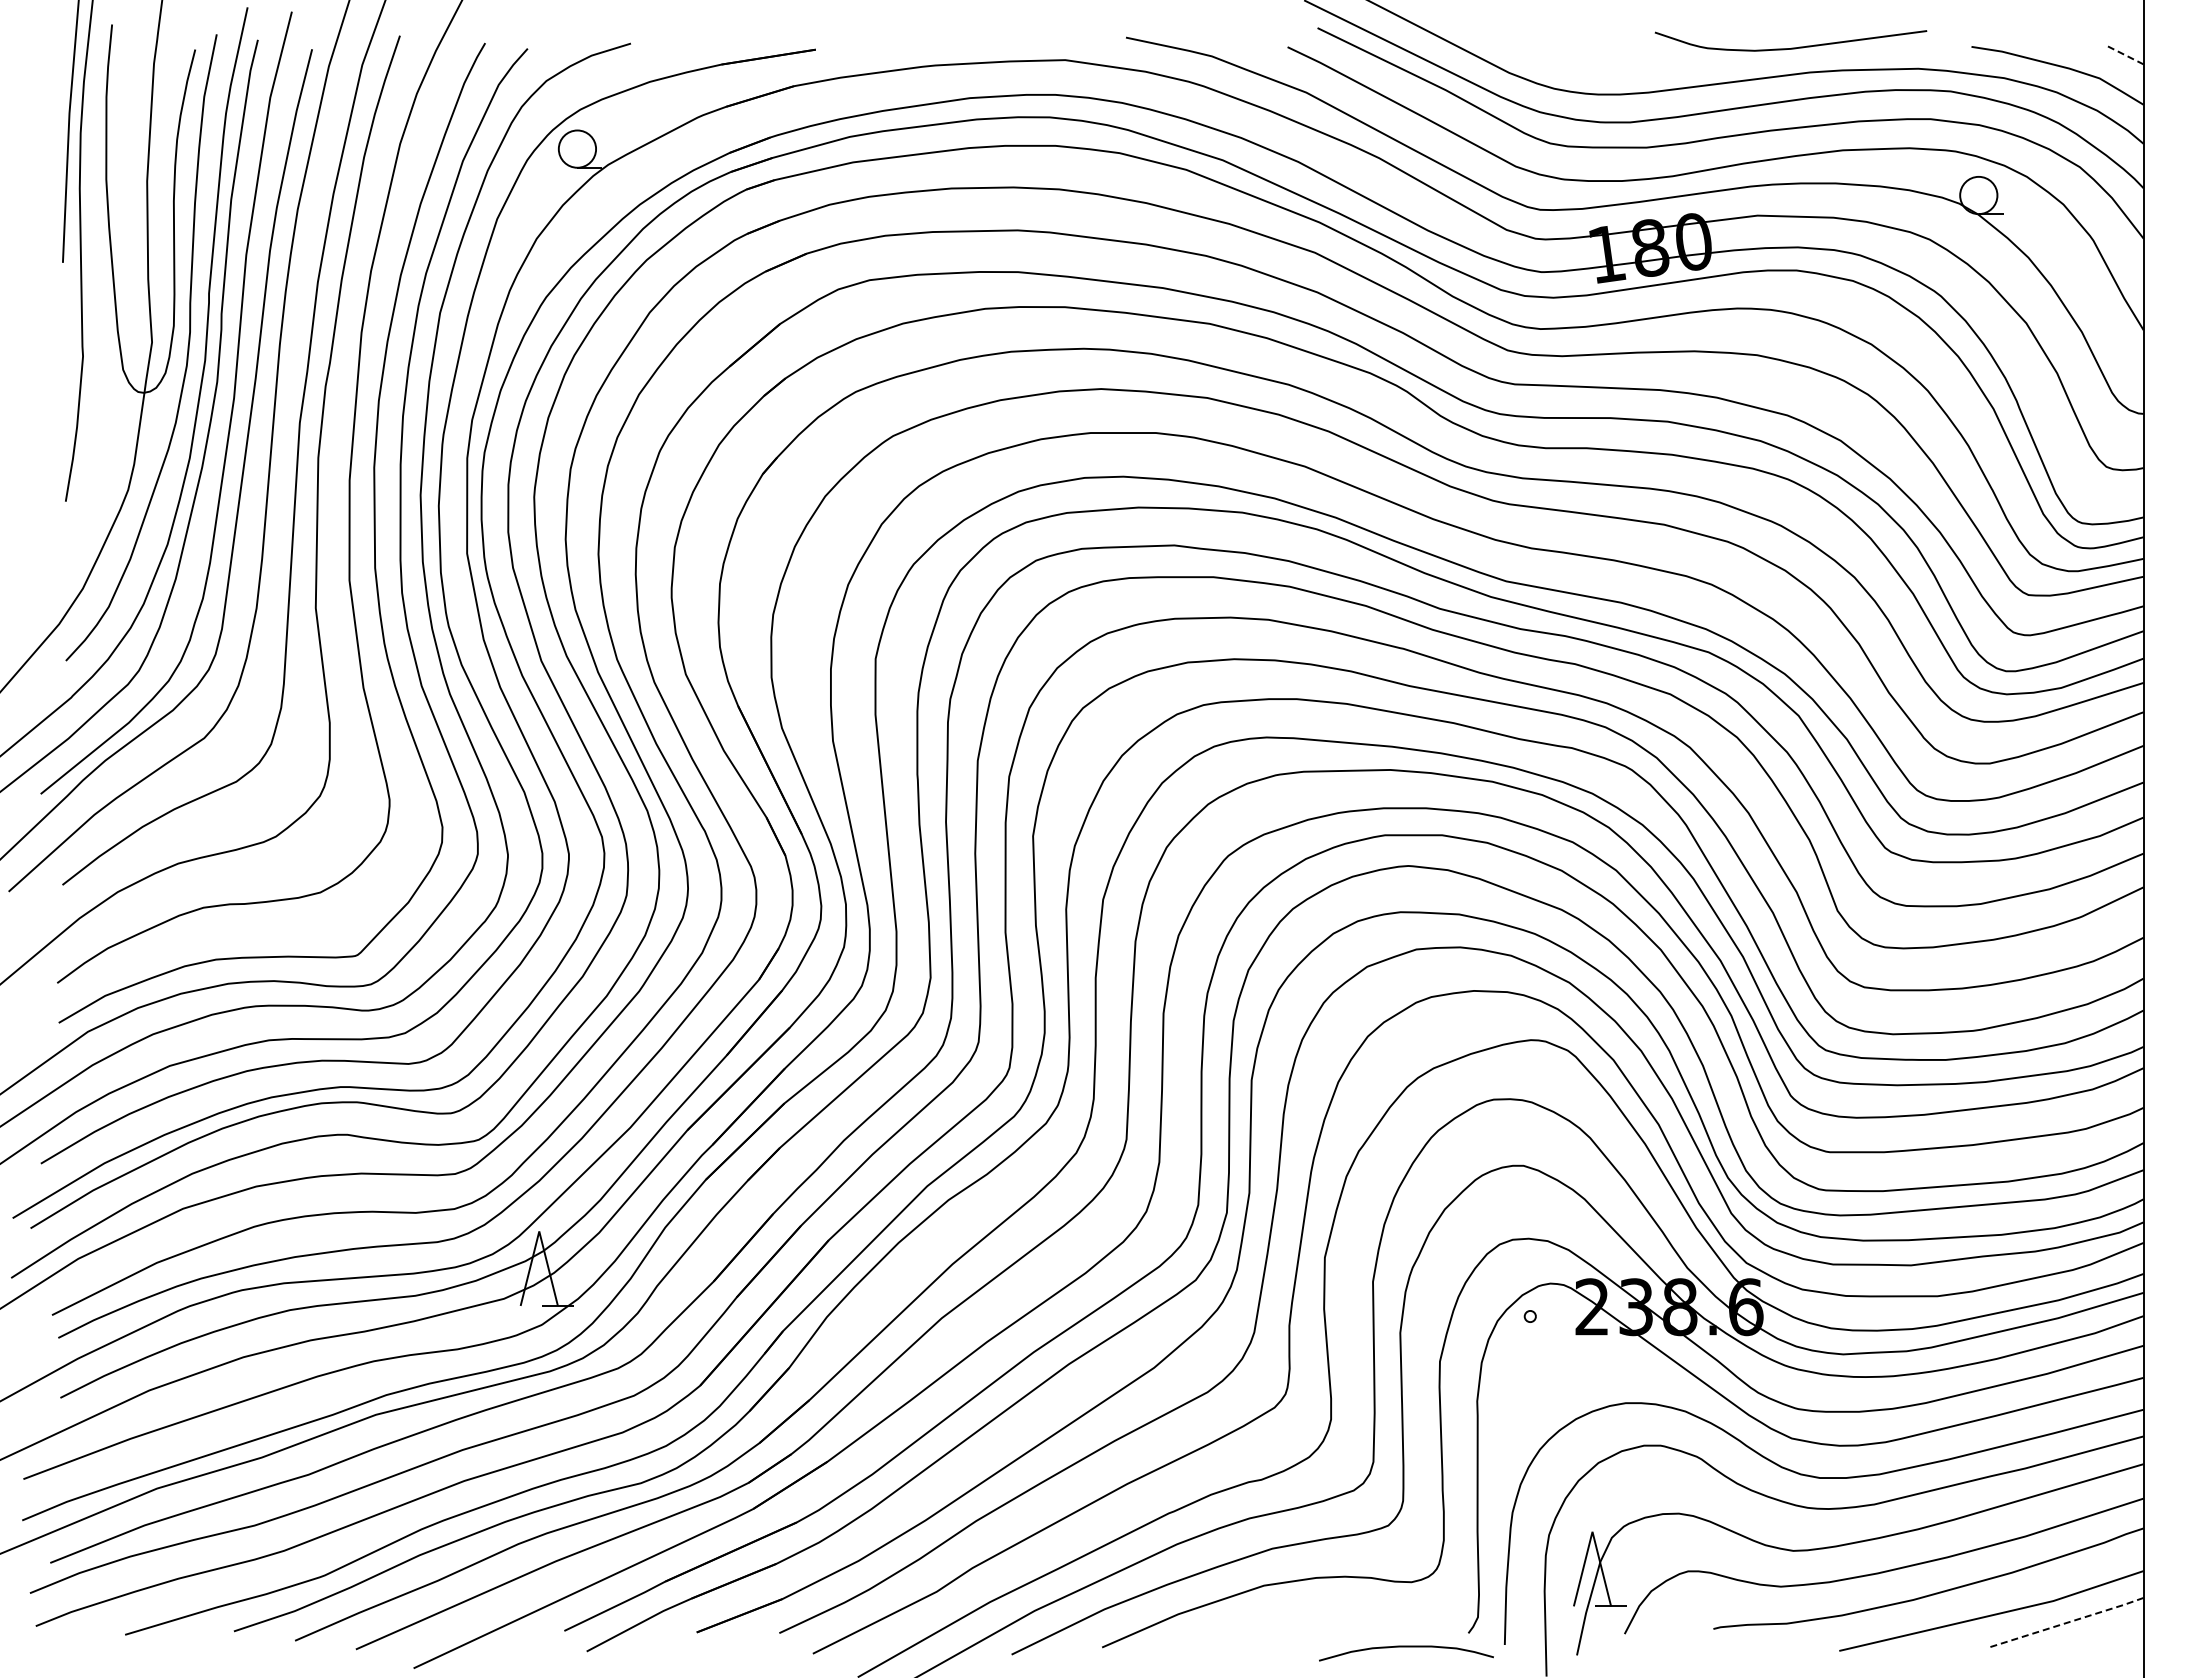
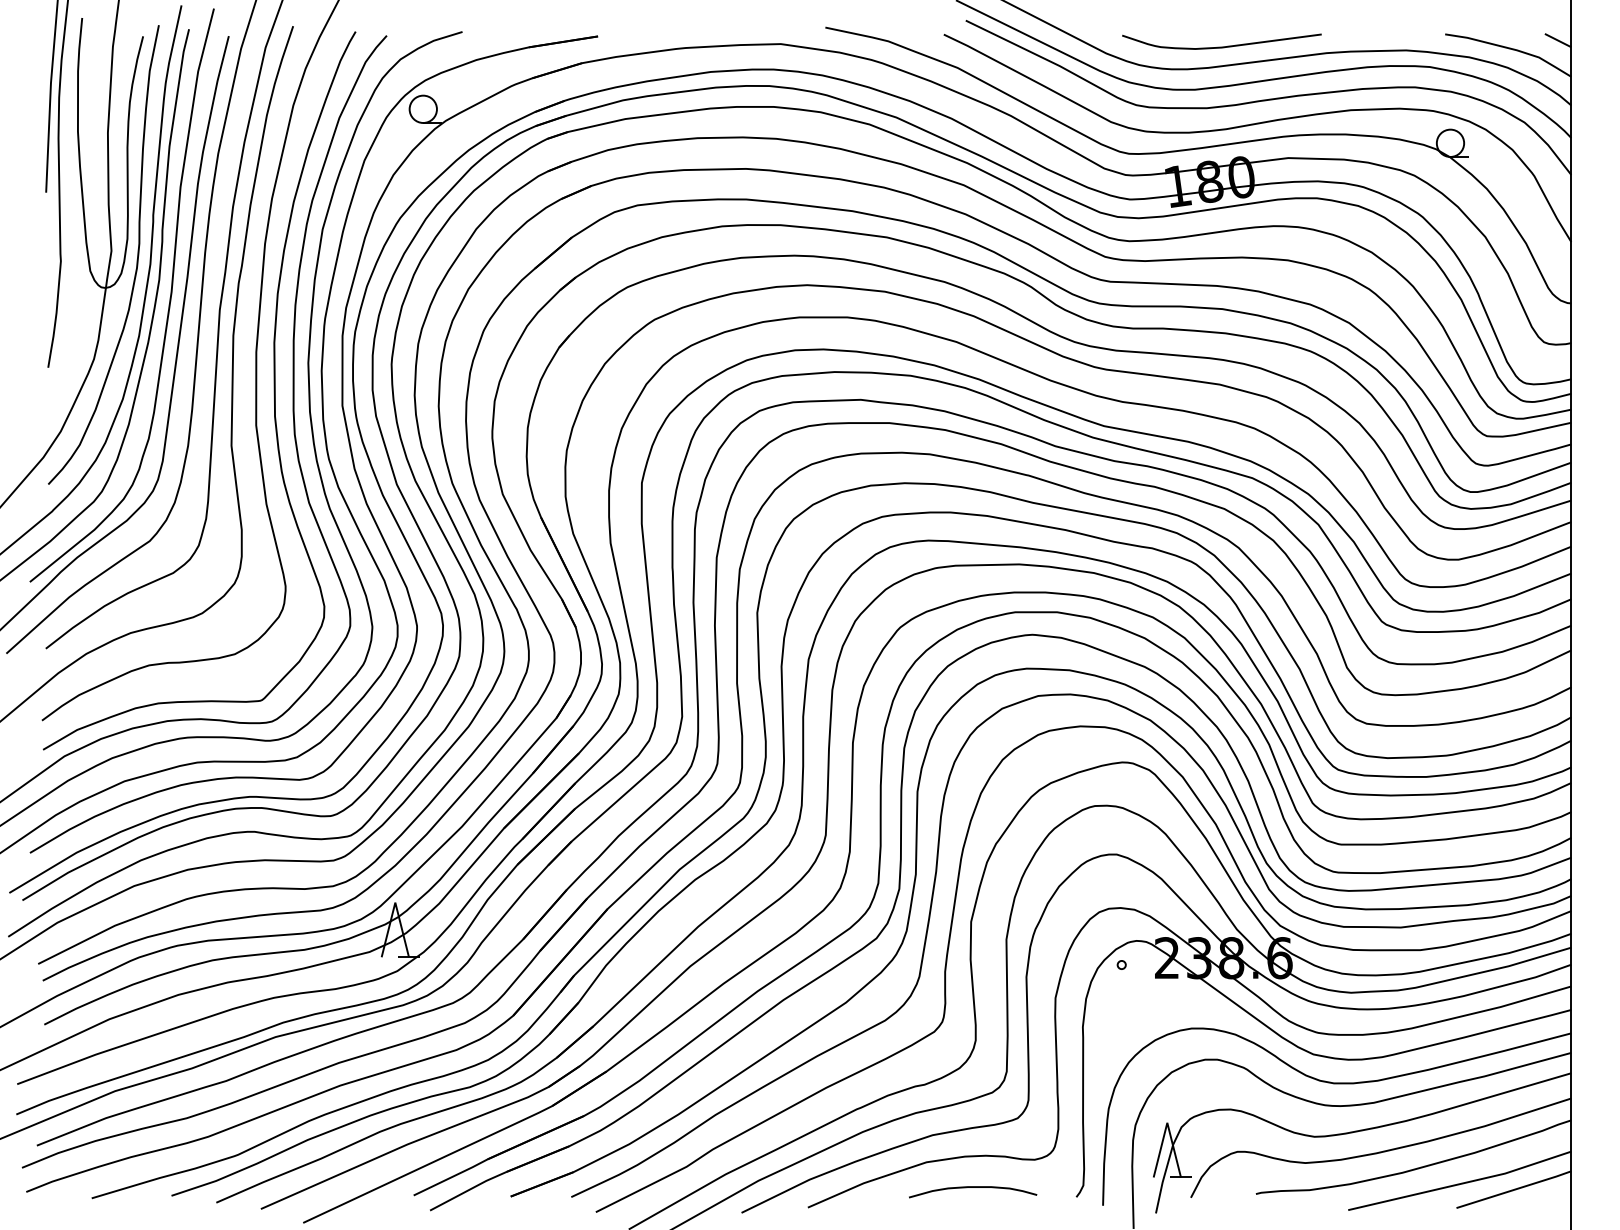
curve: (1791, 47) -> (1222, 46), moved
line: (2125, 55) -> (1558, 40), dashed -> solid
line: (2065, 1623) -> (1514, 1190), dashed -> solid
curve: (1406, 1647) -> (973, 1187), moved

